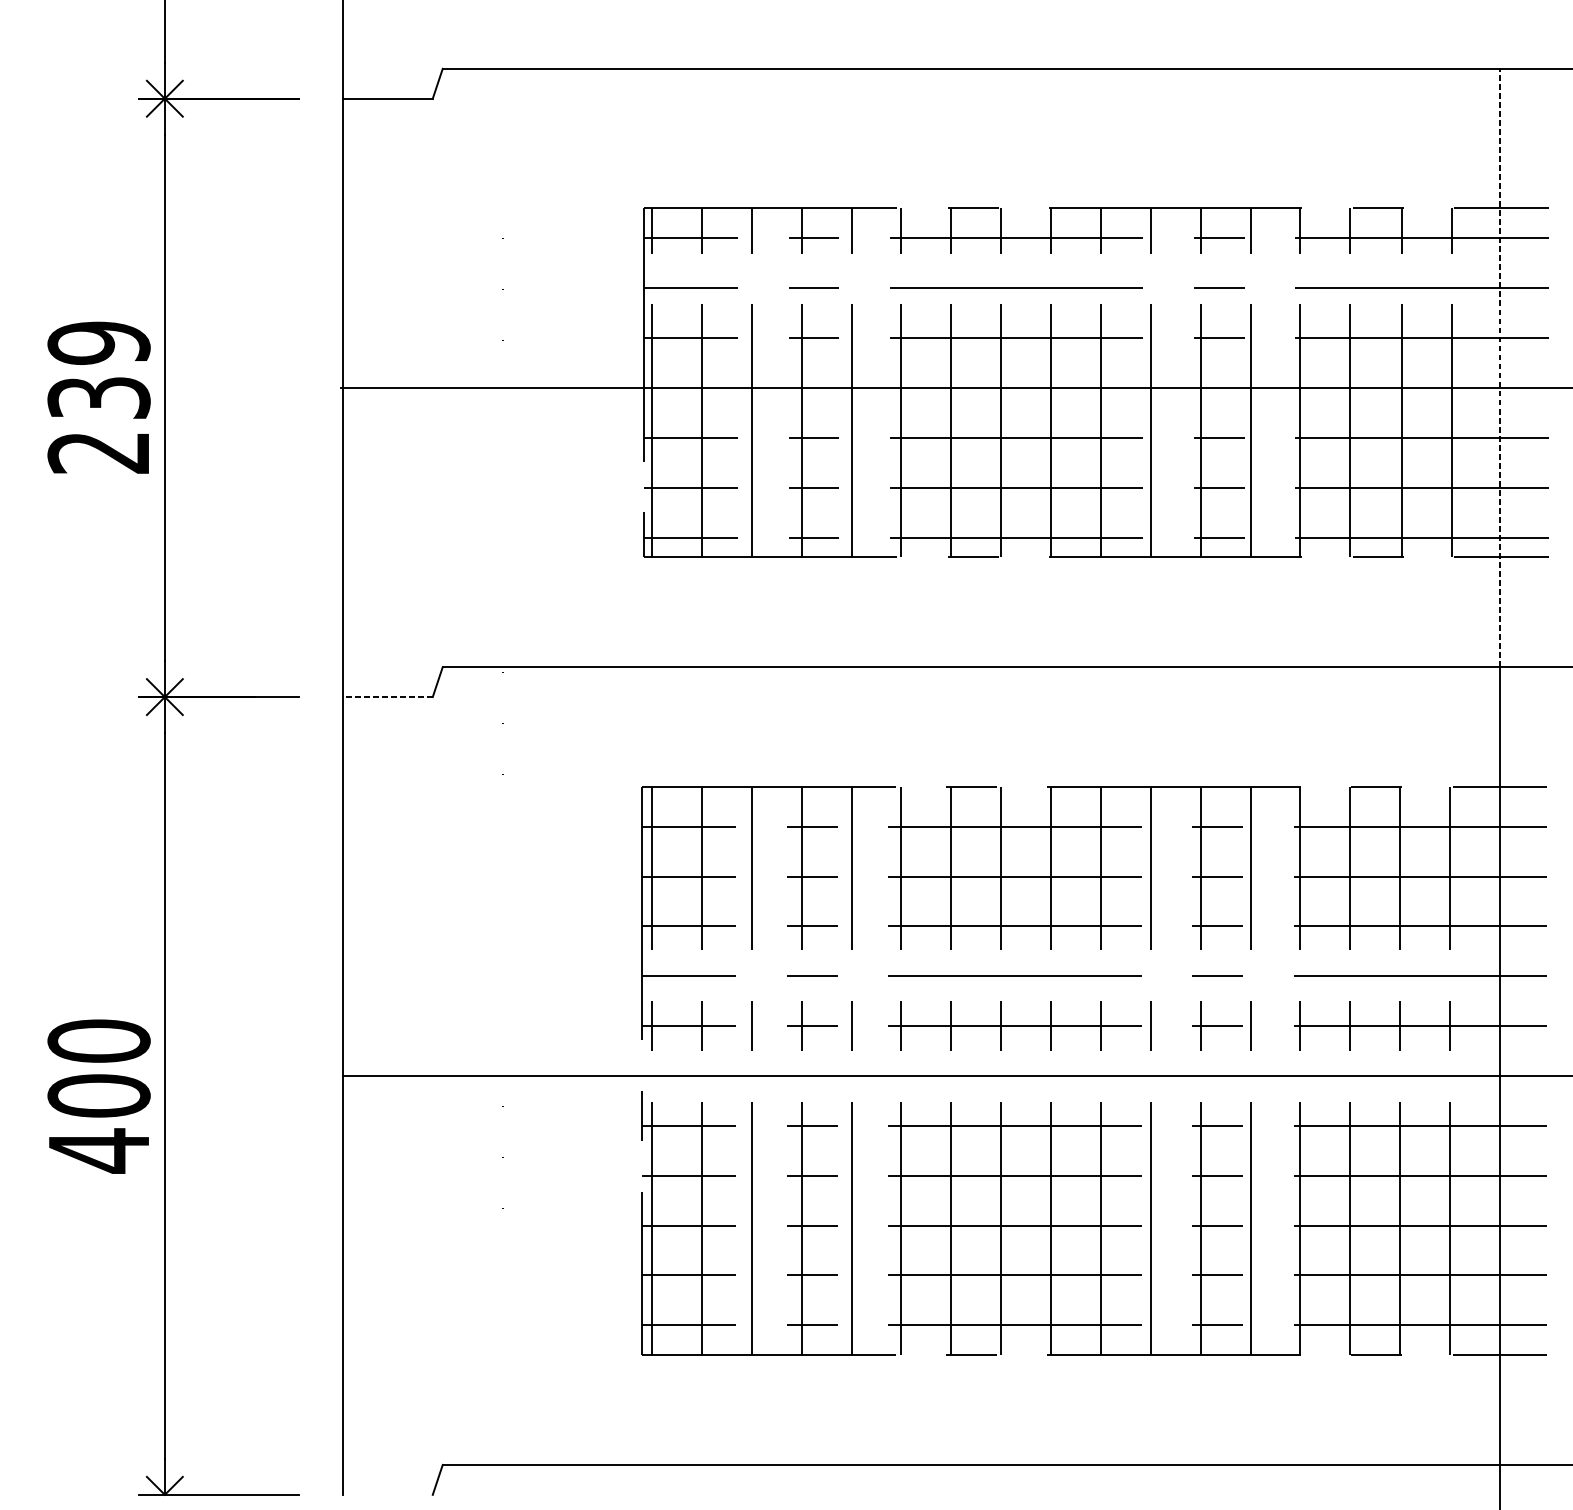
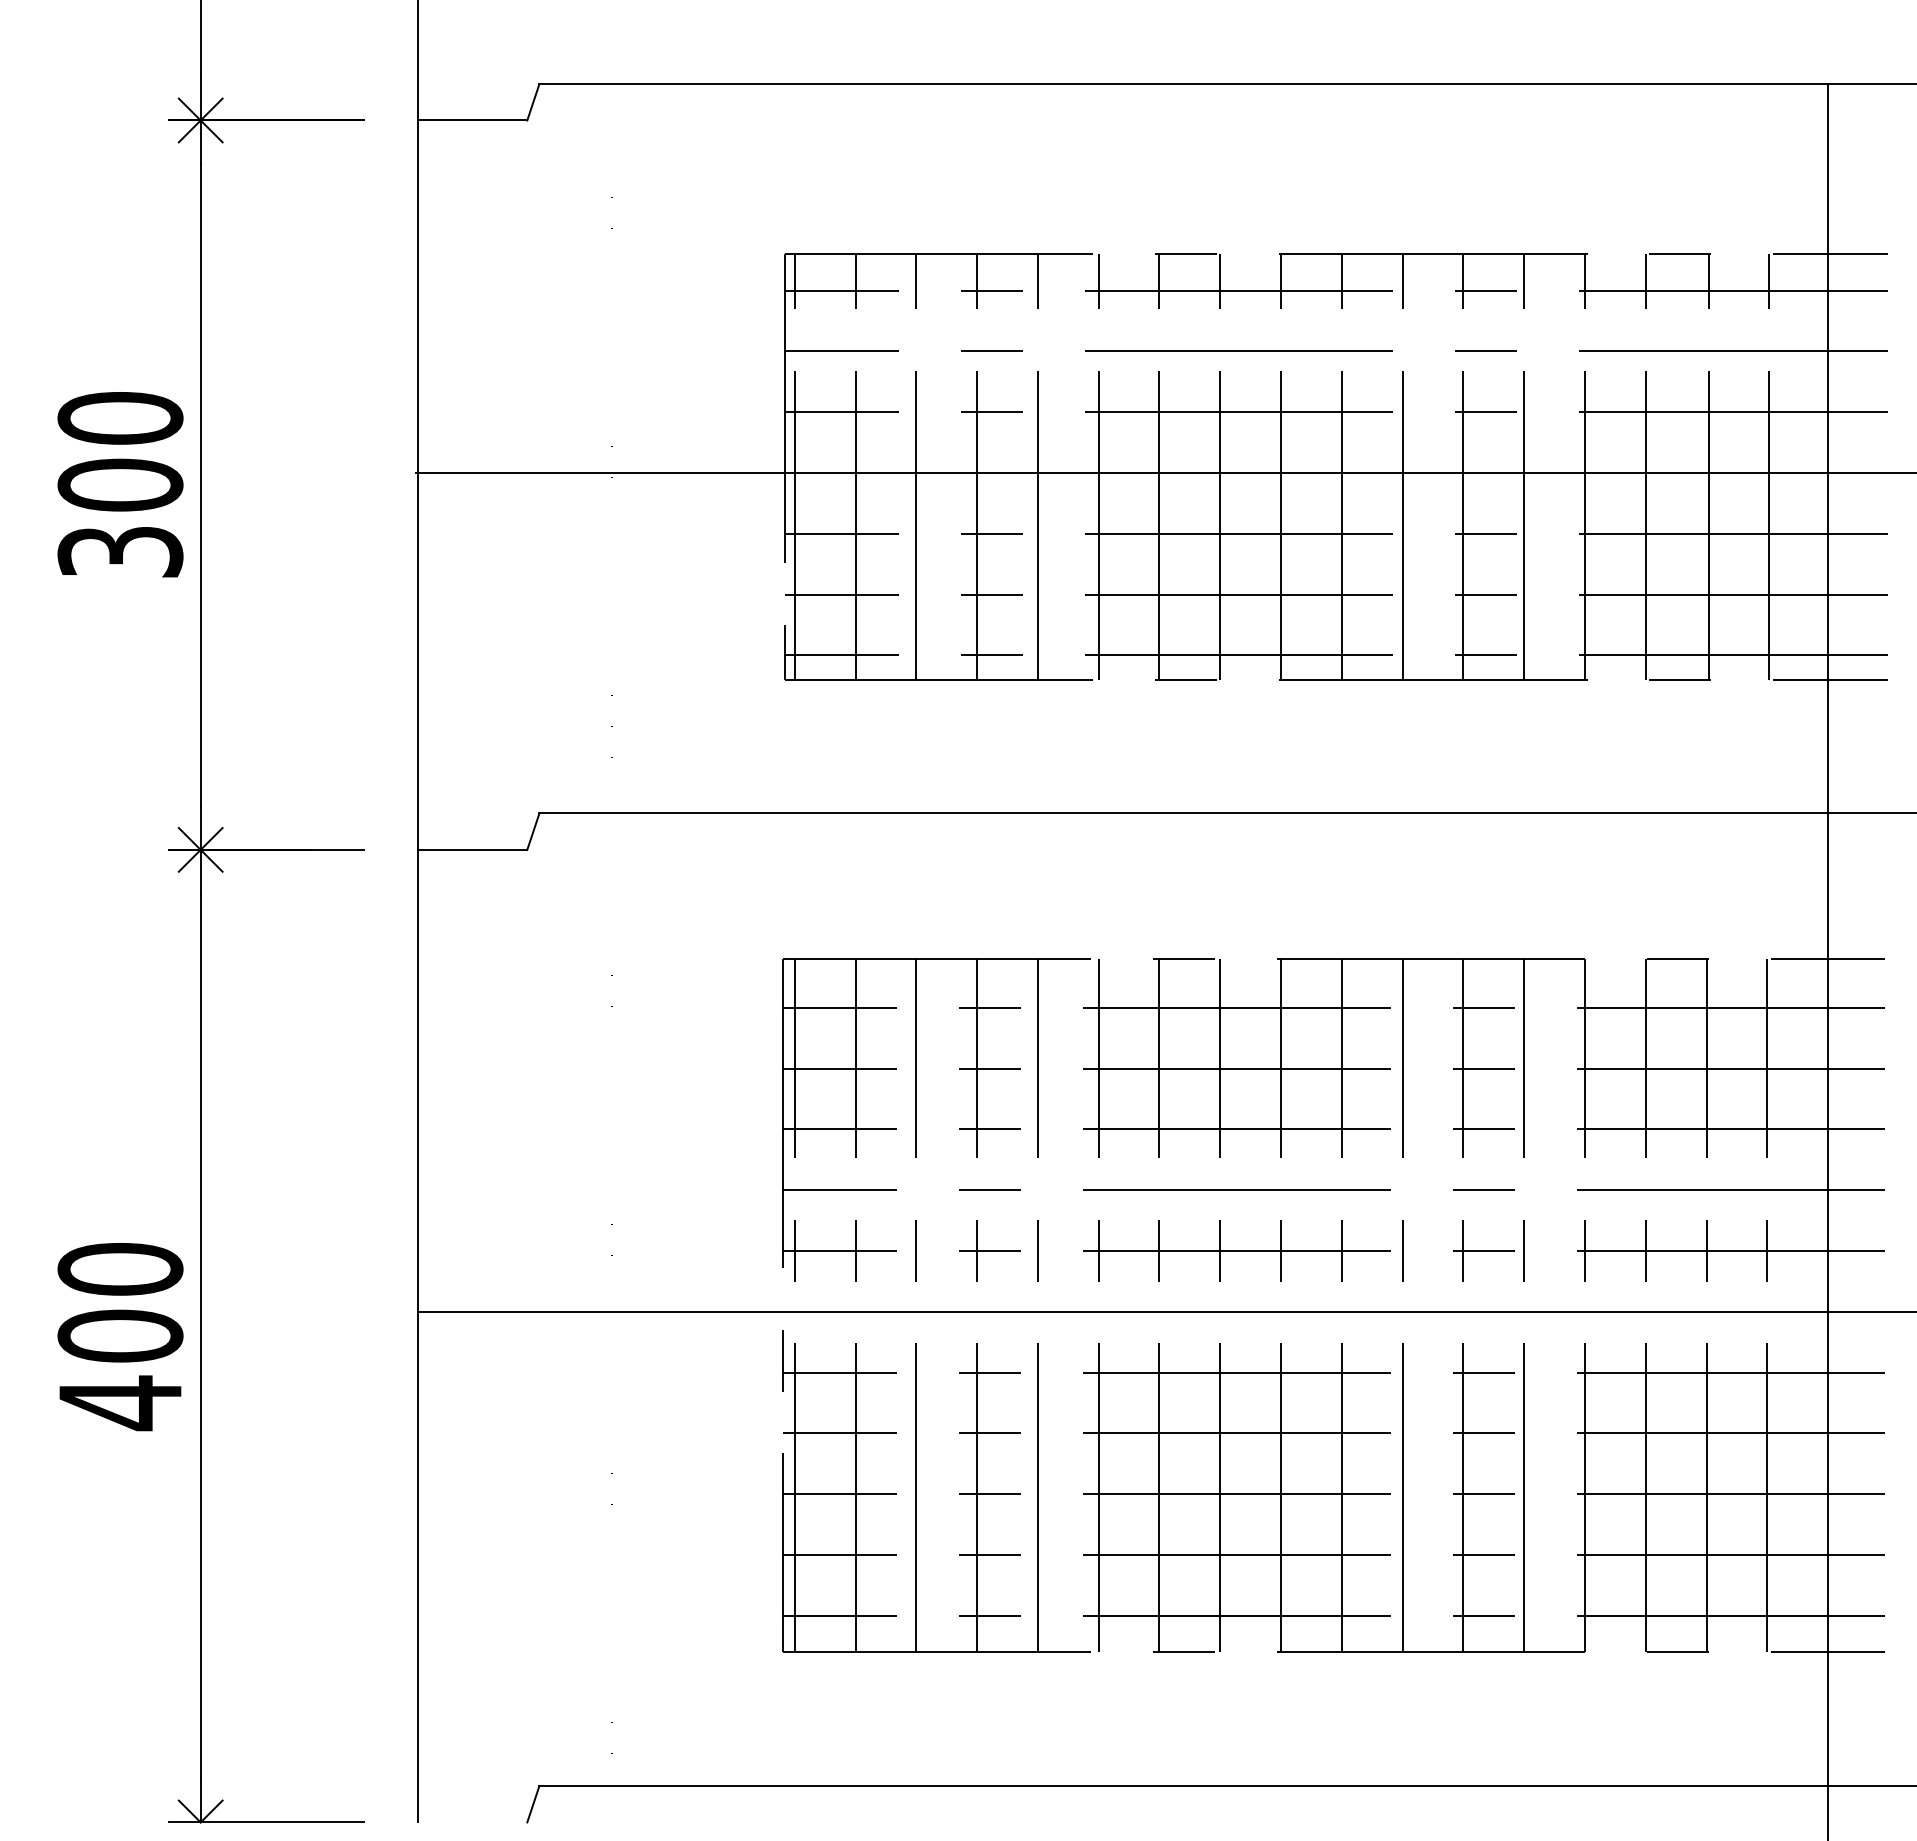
line: (1500, 367) -> (1828, 448), dashed -> solid
text: (99, 397) -> (120, 484), 239 -> 300
line: (387, 696) -> (472, 849), dashed -> solid

